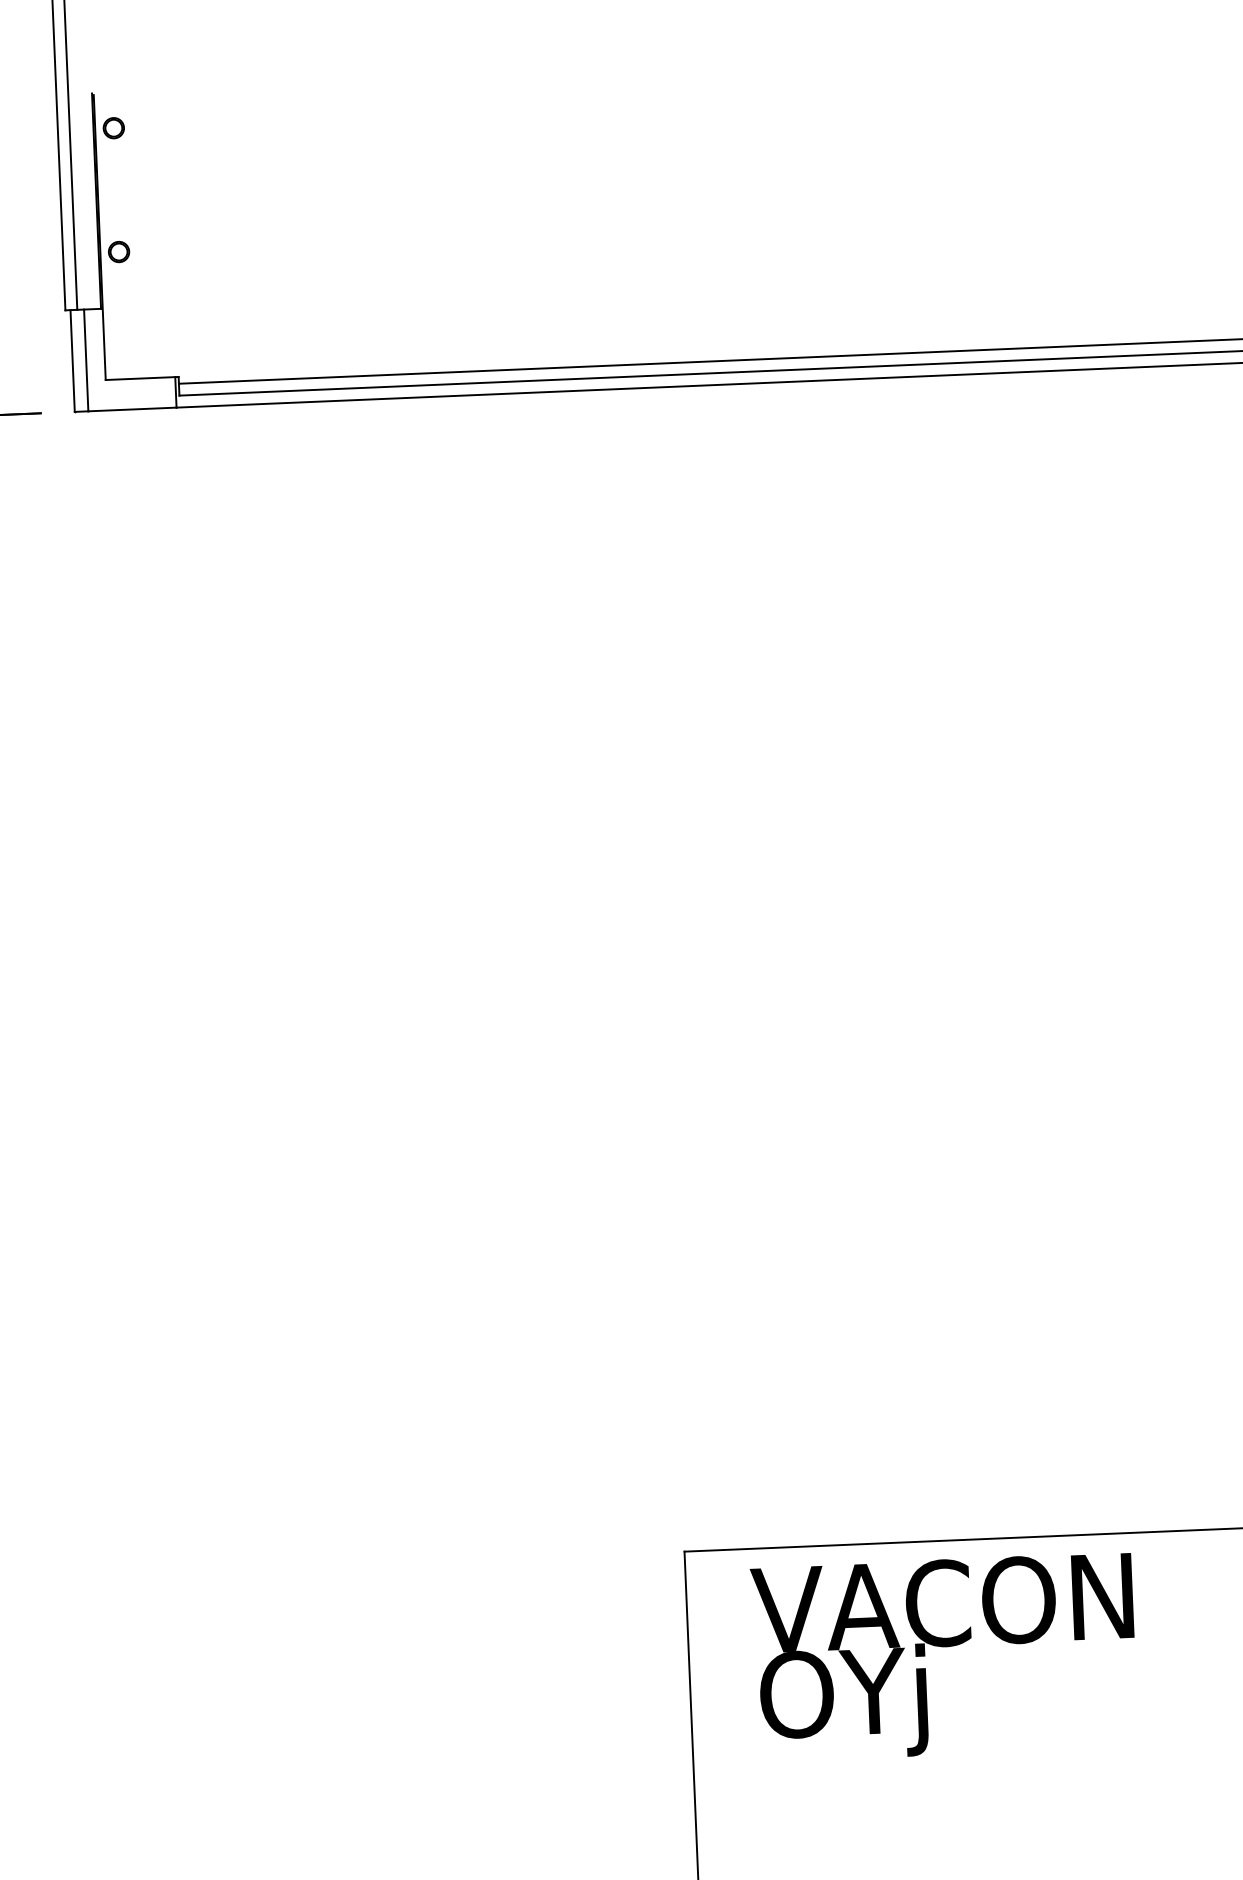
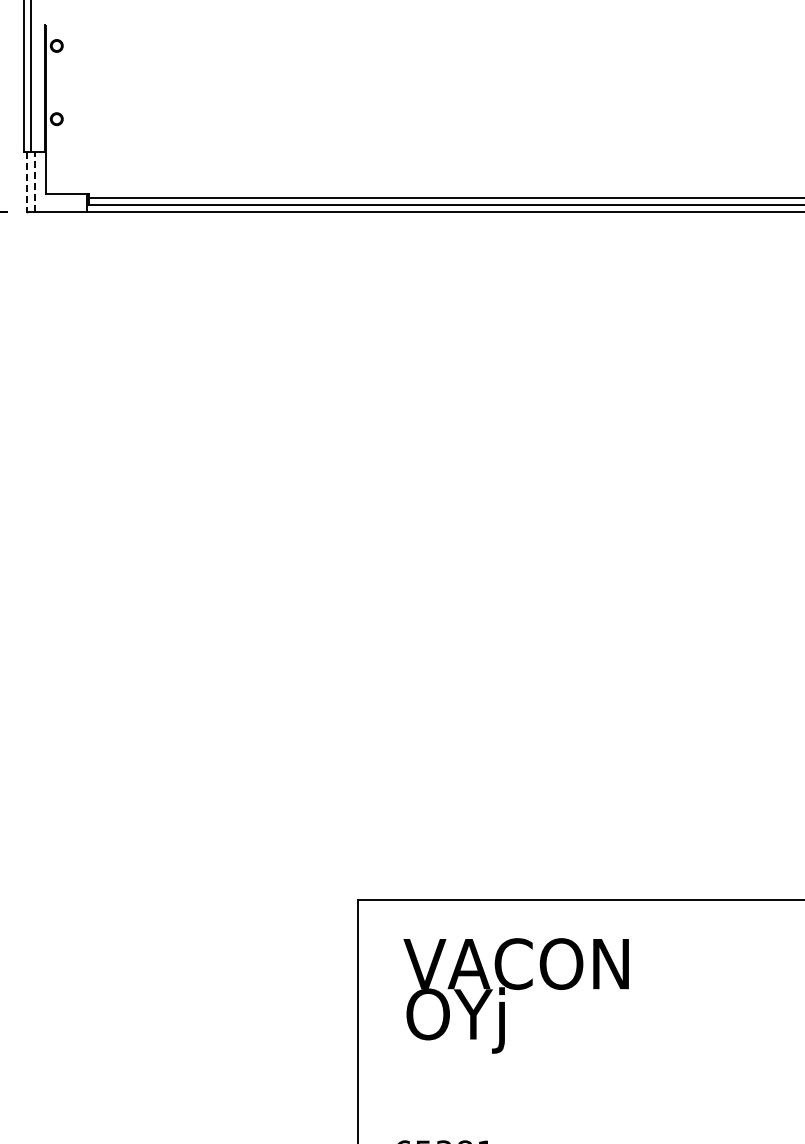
line: (85, 359) -> (34, 181), solid -> dashed
line: (72, 361) -> (26, 182), solid -> dashed
text: (943, 1656) -> (515, 995), moved

